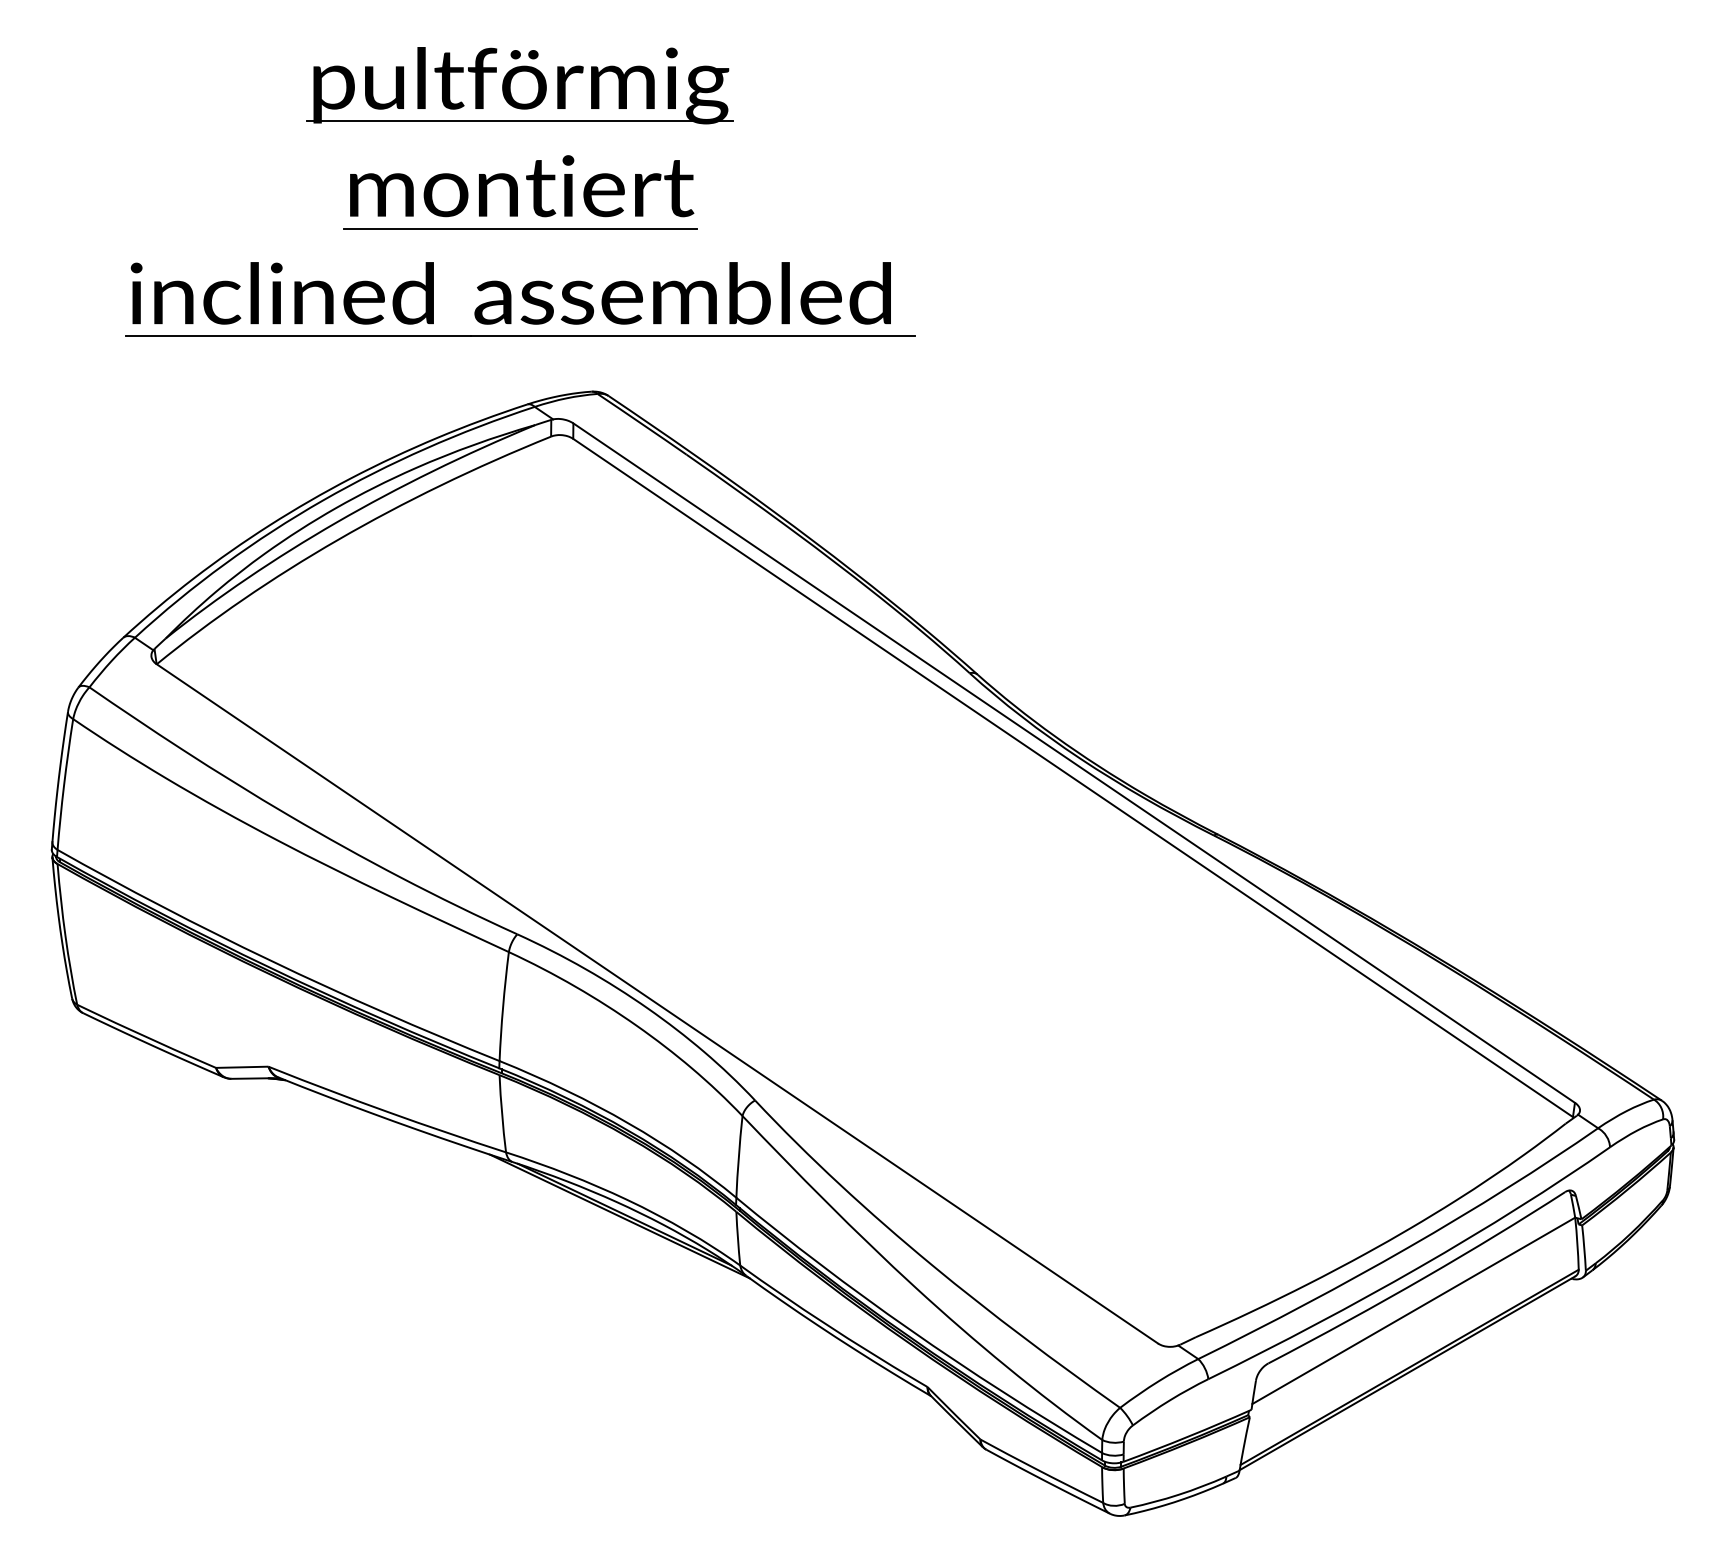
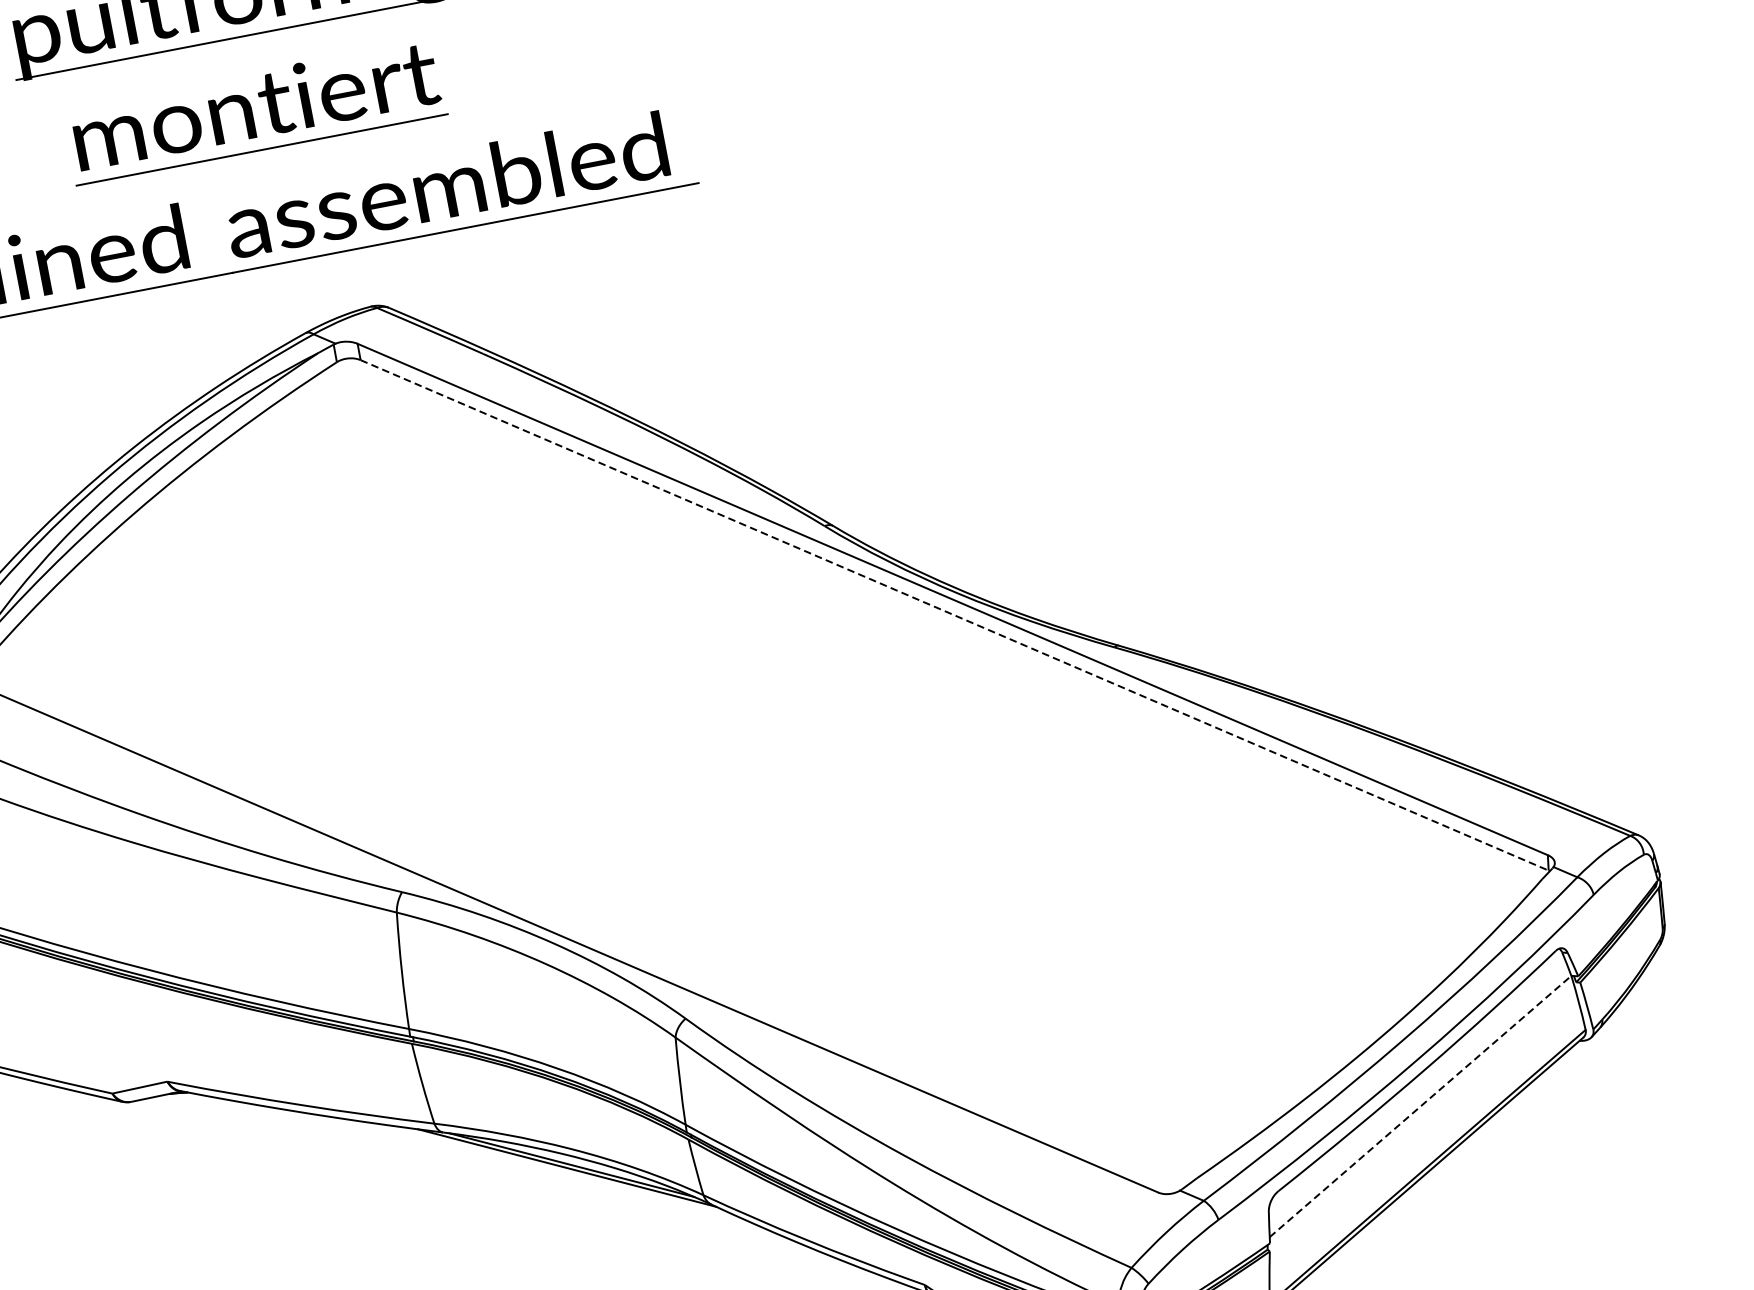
line: (1073, 778) -> (955, 615), solid -> dashed
line: (1414, 1310) -> (1421, 1105), solid -> dashed

